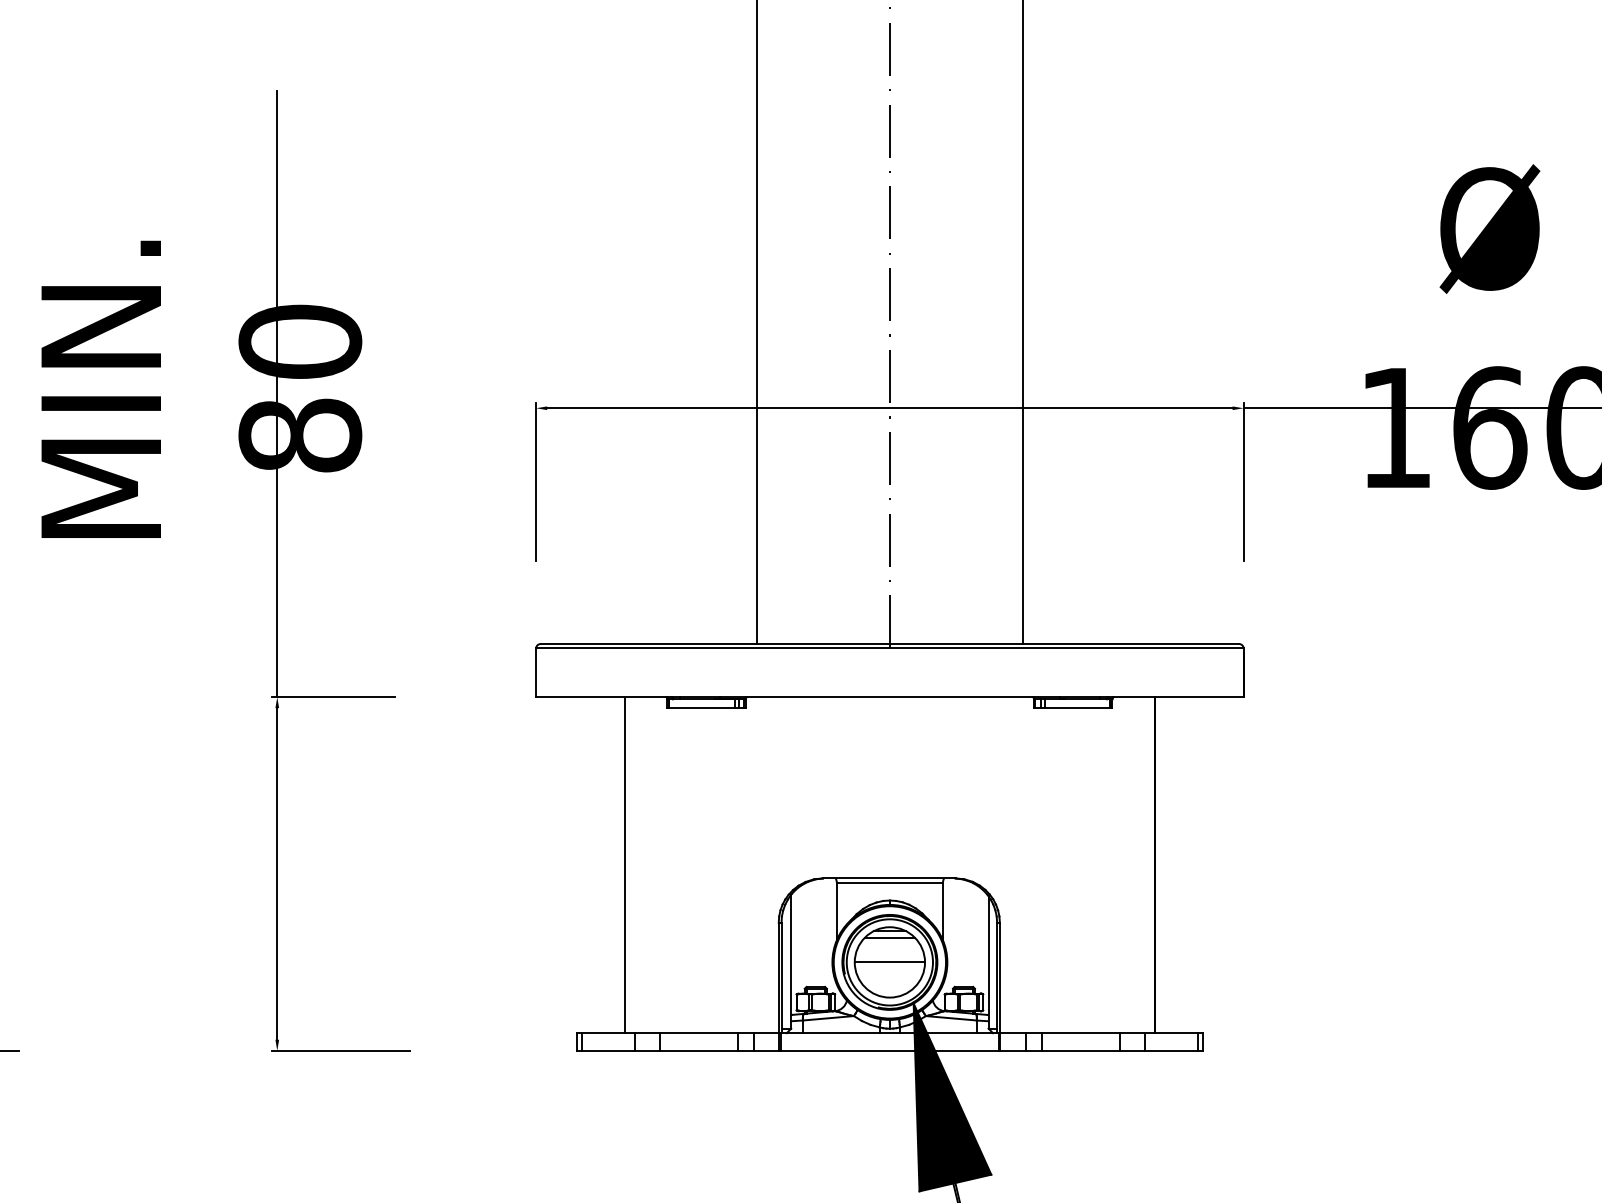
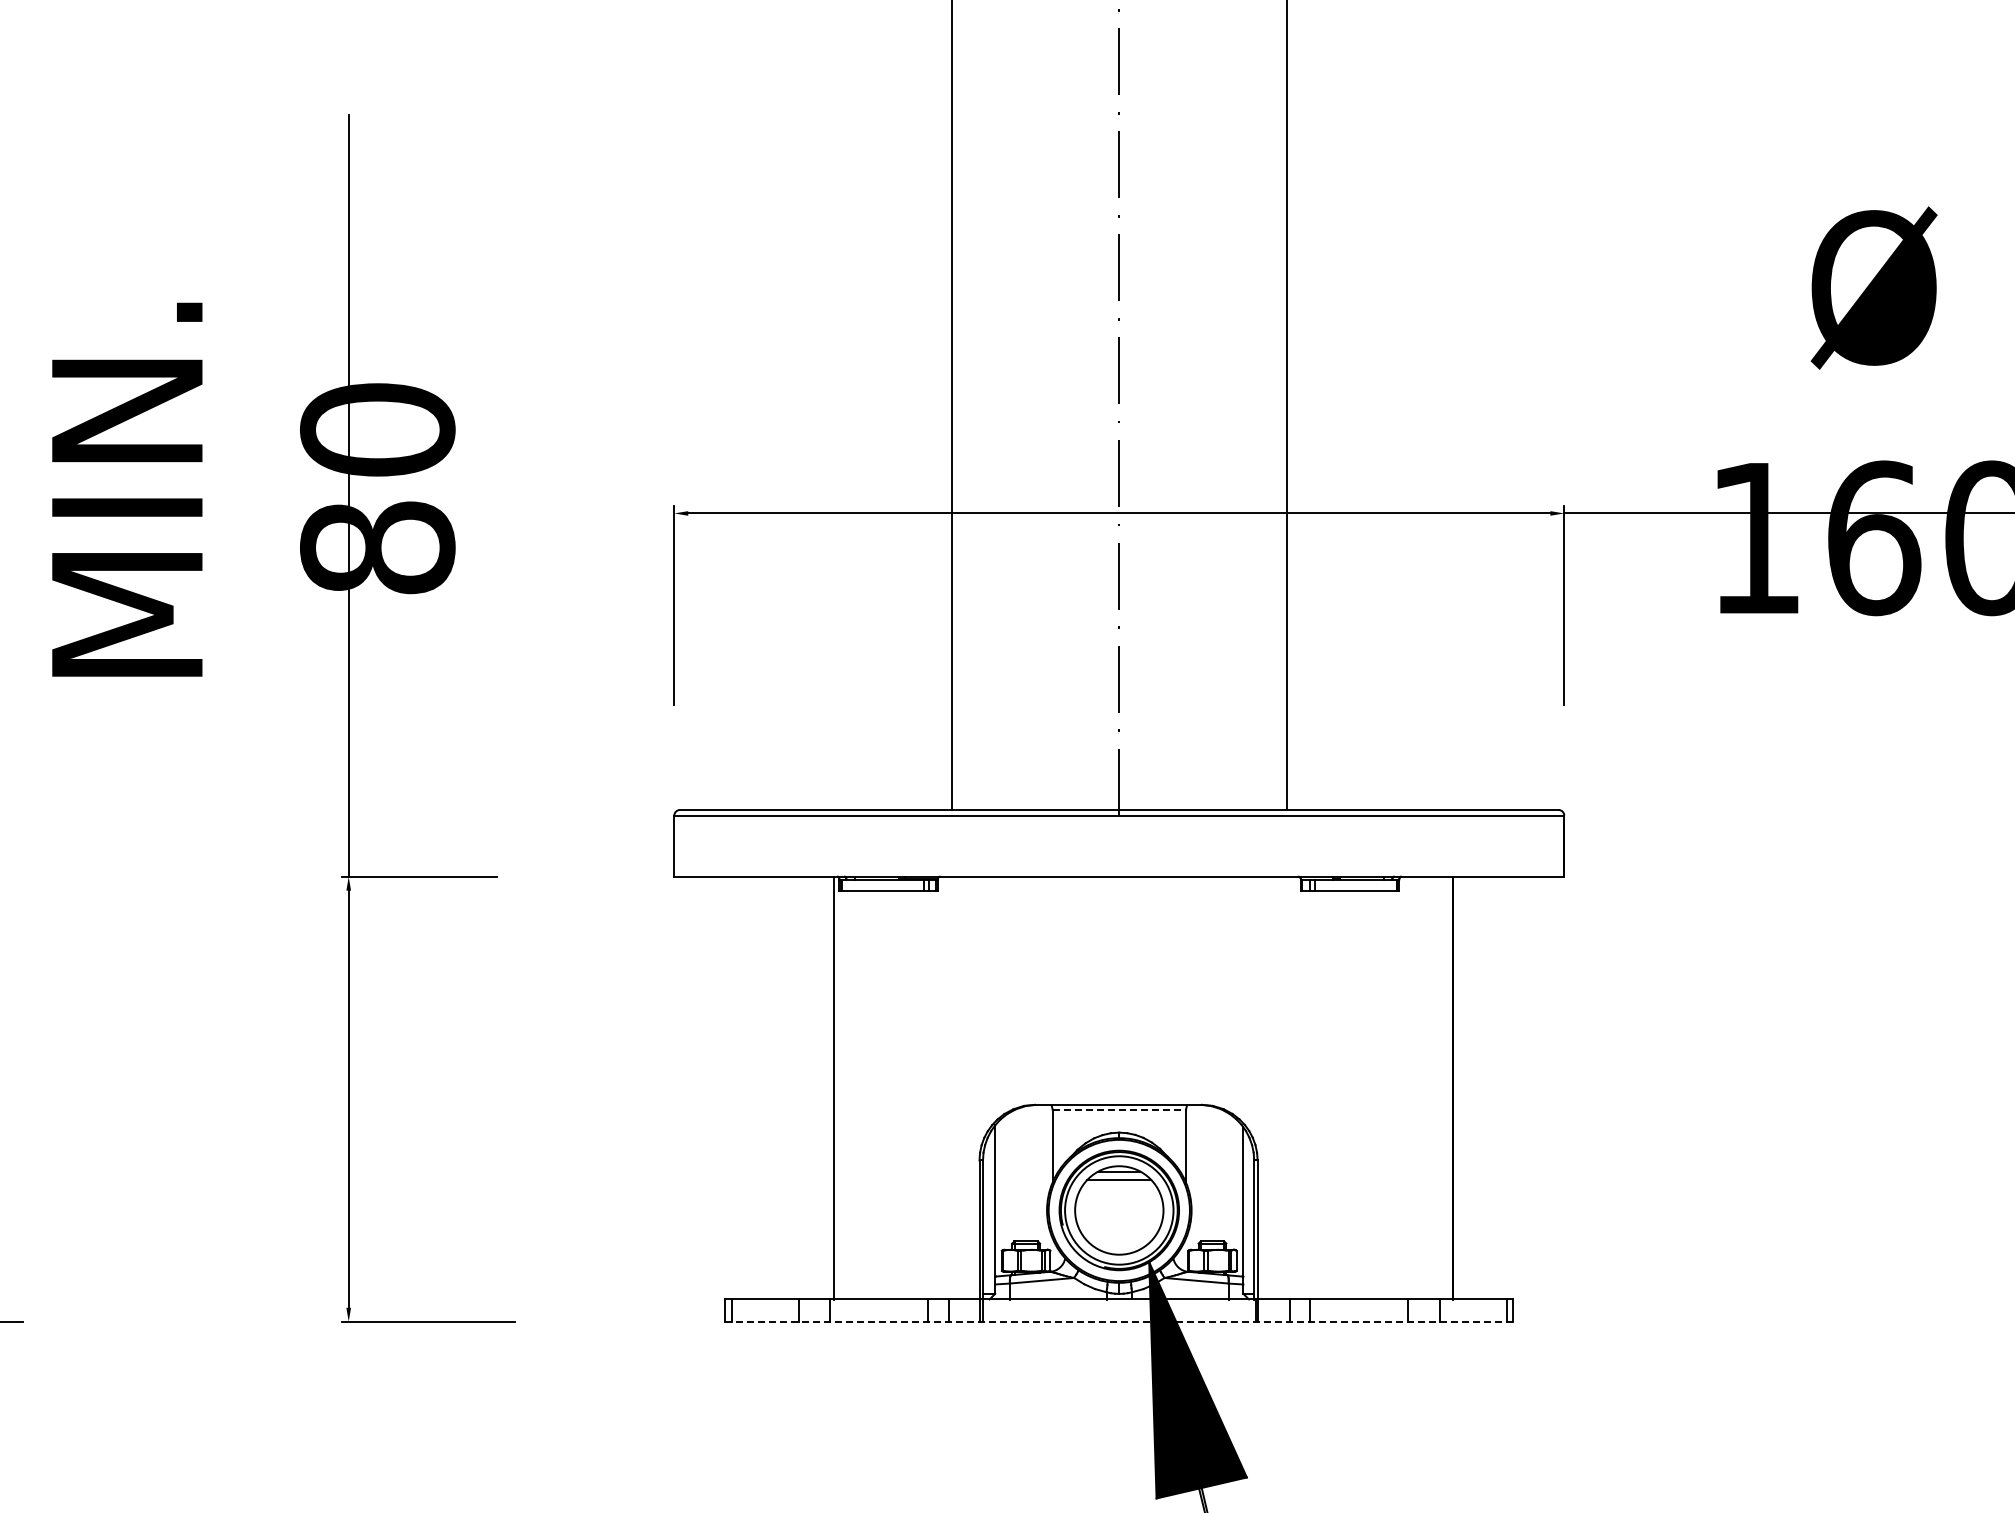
line: (624, 864) -> (833, 1087), moved
line: (890, 882) -> (1119, 1110), solid -> dashed
line: (890, 962) -> (1119, 1210), removed
line: (890, 1050) -> (1119, 1321), solid -> dashed

